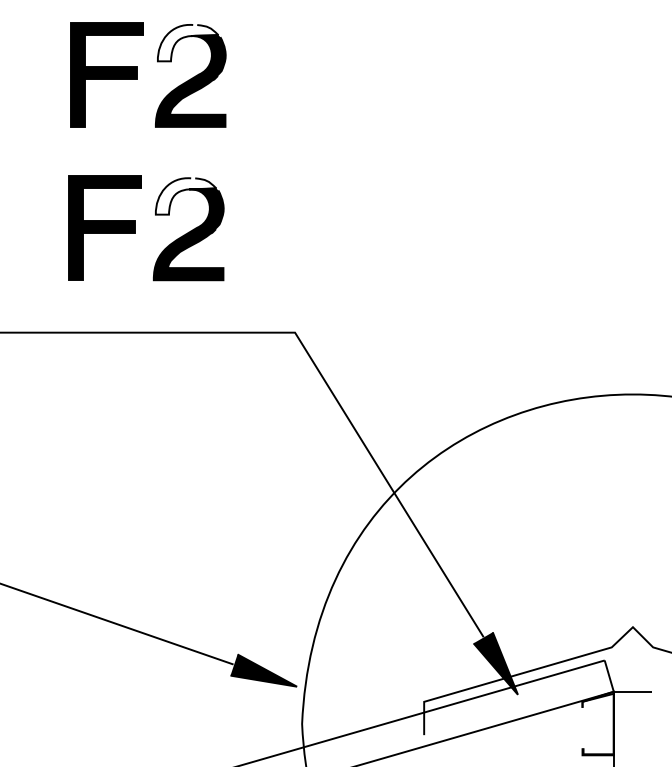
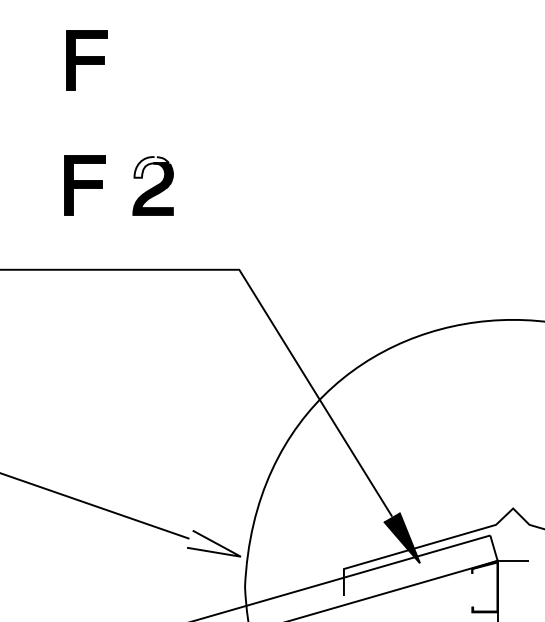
part: (106, 74) -> (86, 60), size x0.7
part: (190, 75) -> (154, 61), removed
part: (104, 227) -> (84, 184), size x0.7
part: (188, 229) -> (152, 186), size x0.7
fill: (263, 670) -> (213, 543), removed

